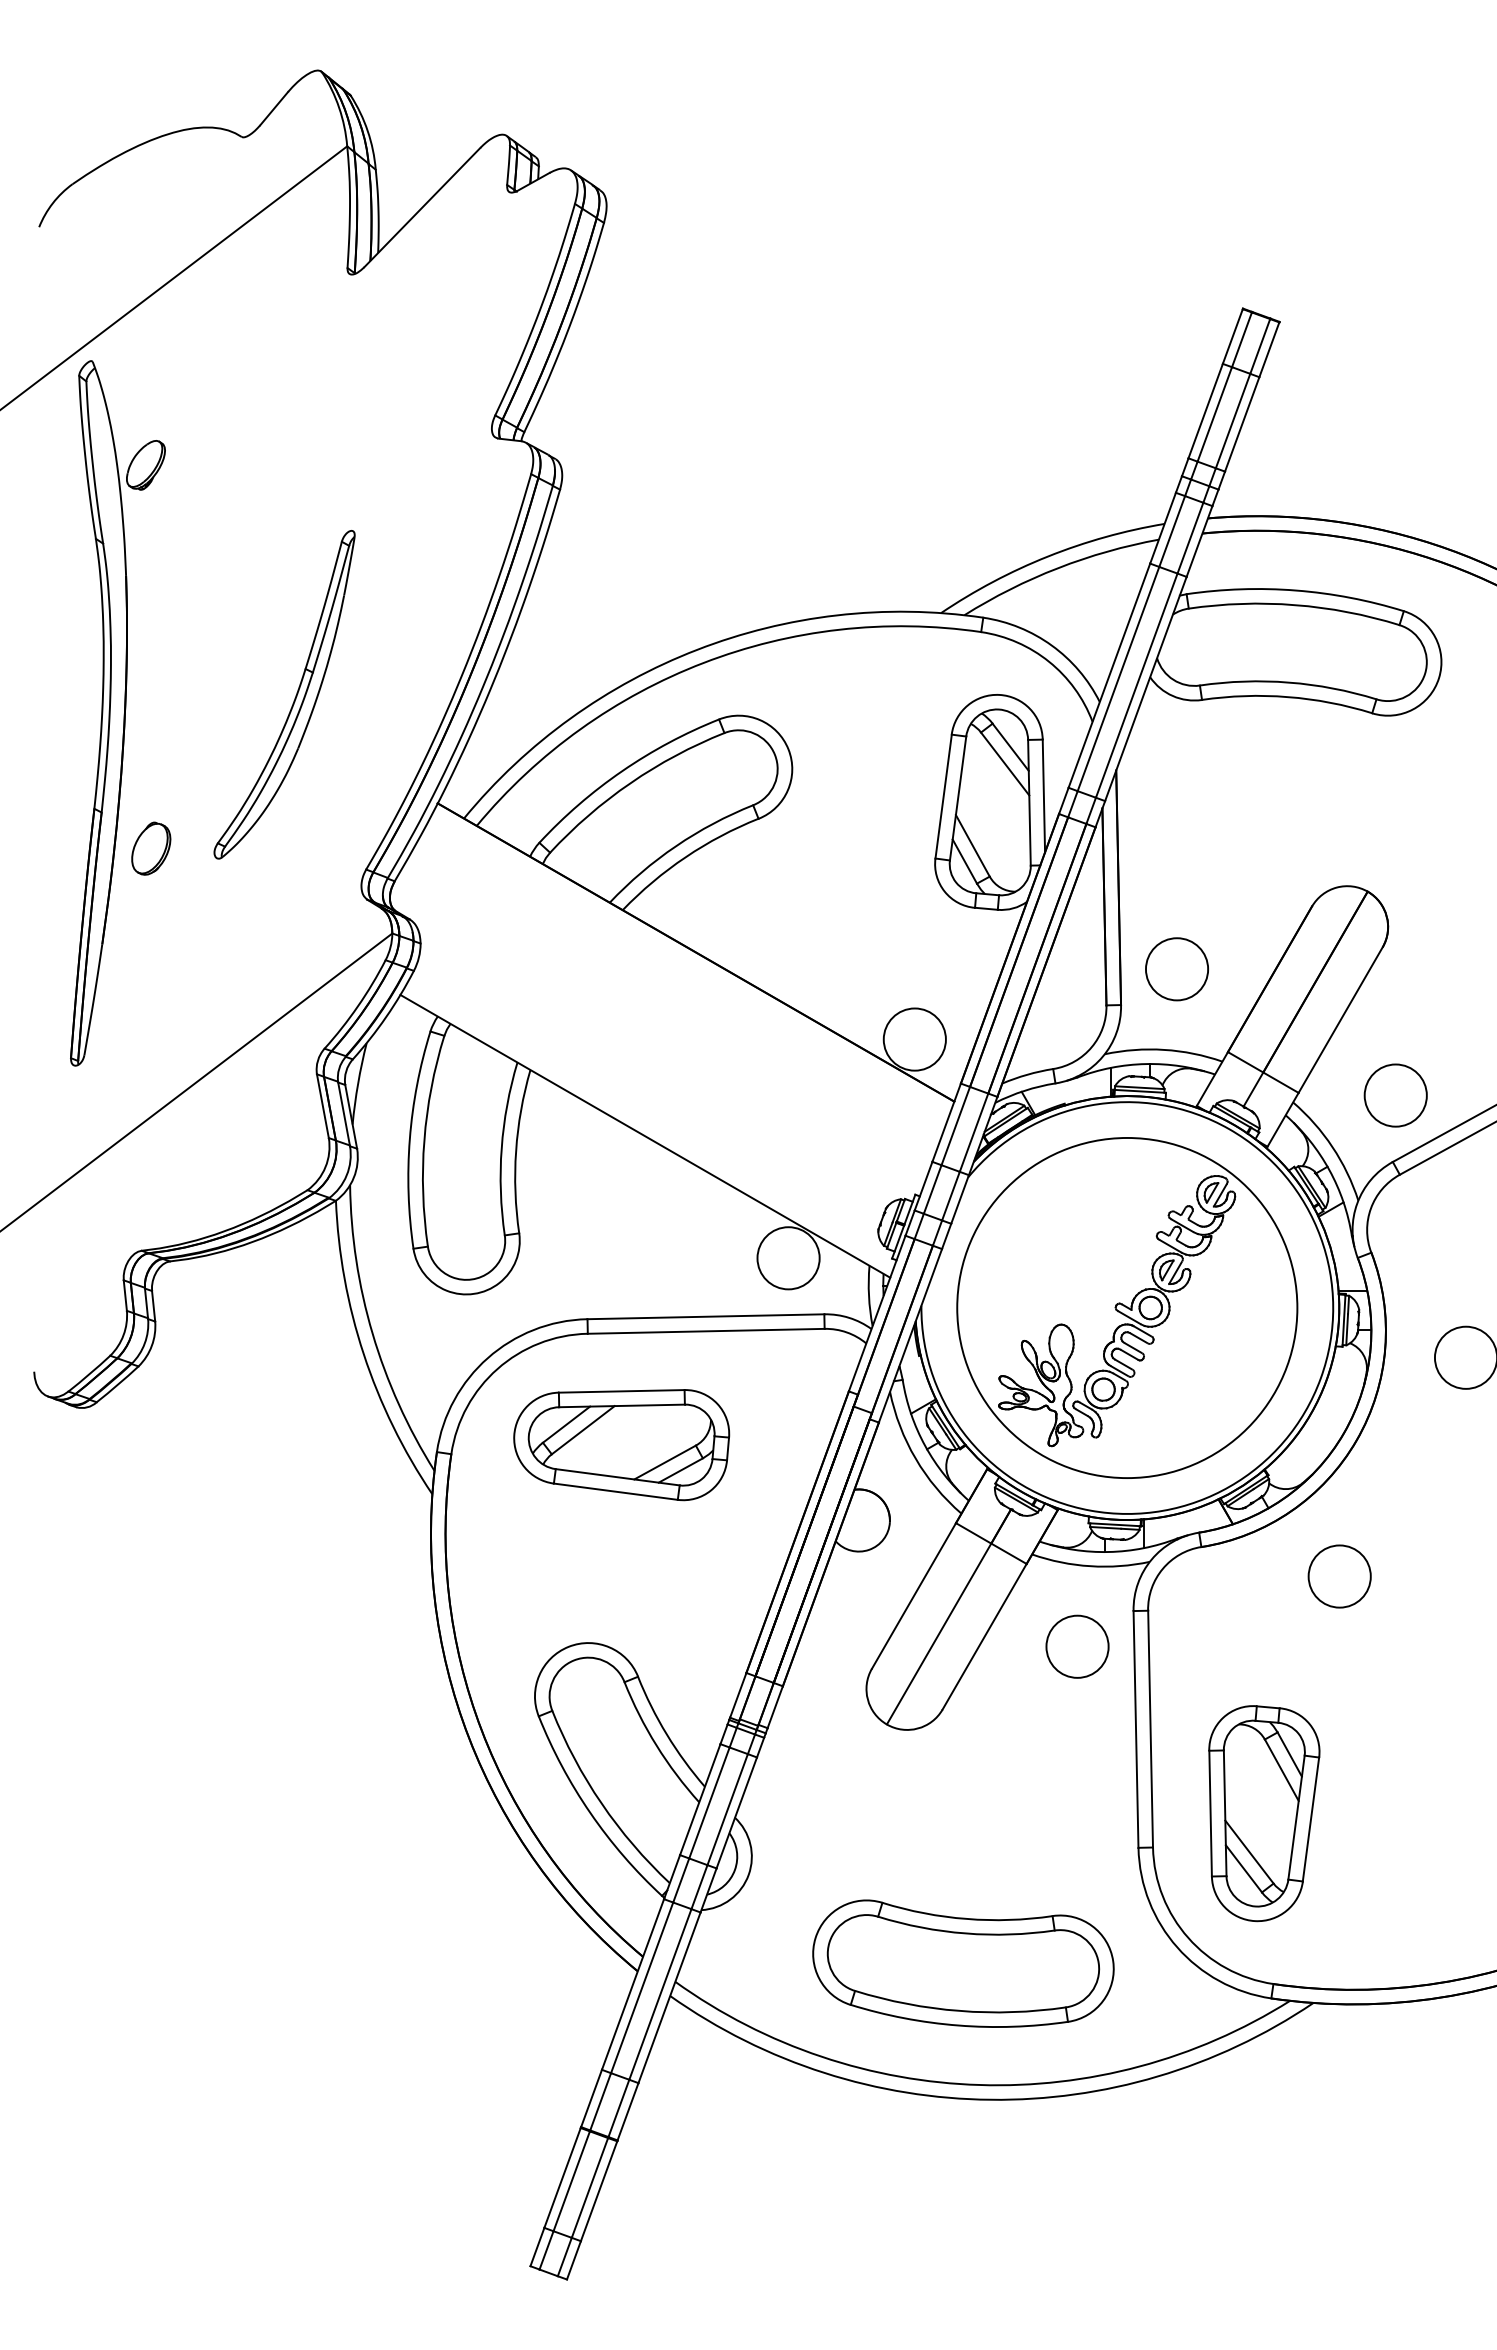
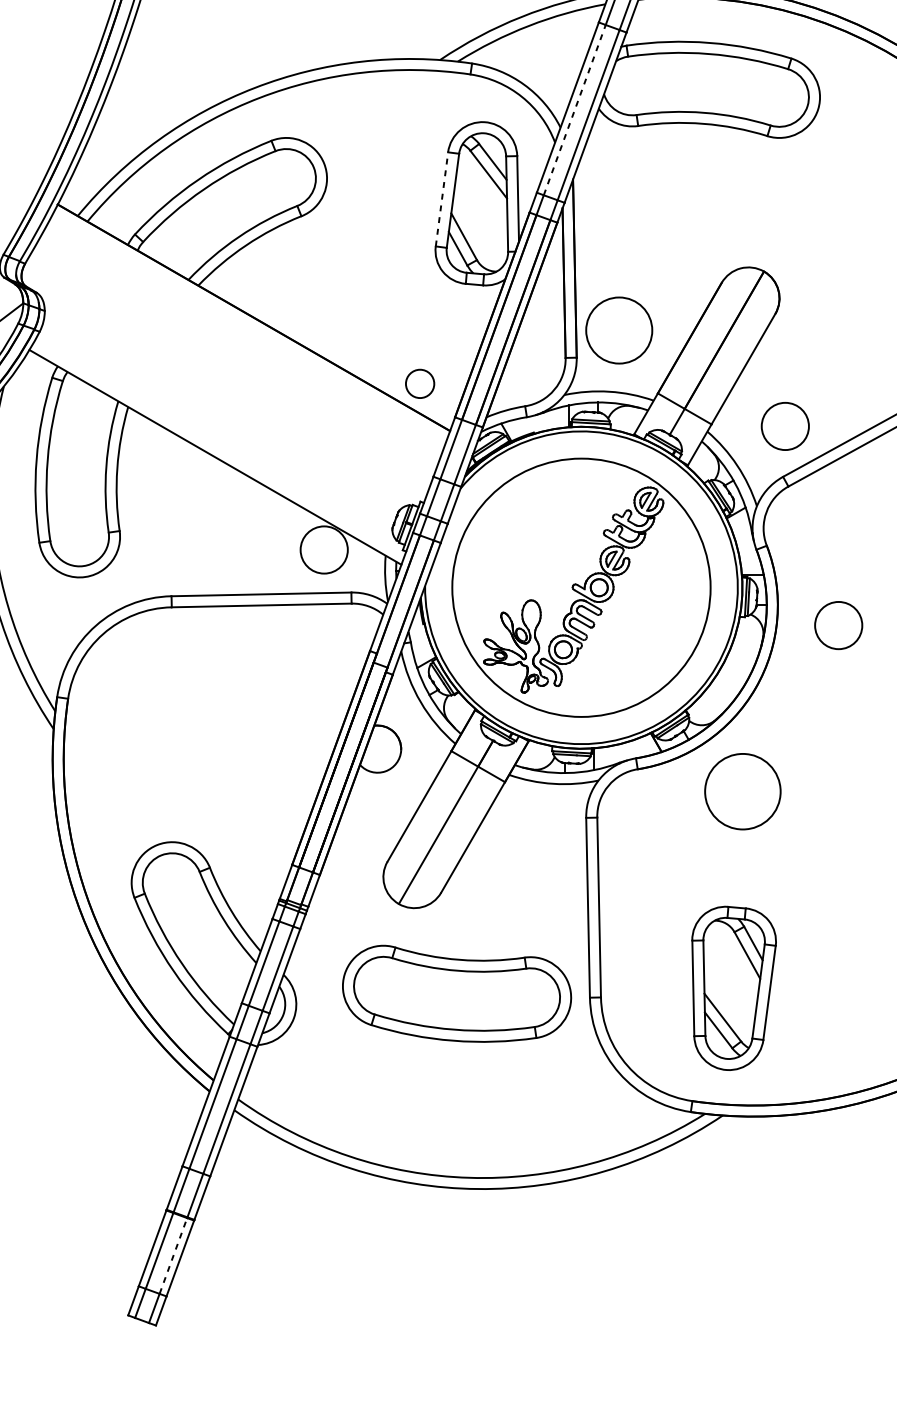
line: (1118, 678) -> (574, 109), solid -> dashed
line: (943, 796) -> (441, 199), solid -> dashed
circle: (1176, 969) -> (618, 330), size x1.4
circle: (914, 1039) -> (419, 383), size x0.6
part: (621, 1445) -> (197, 692), removed
circle: (1339, 1576) -> (742, 791), size x1.6
circle: (1077, 1646) -> (543, 844), removed
part: (1264, 1813) -> (734, 988), moved
part: (963, 1963) -> (457, 993), moved
line: (590, 2187) -> (173, 1255), solid -> dashed

